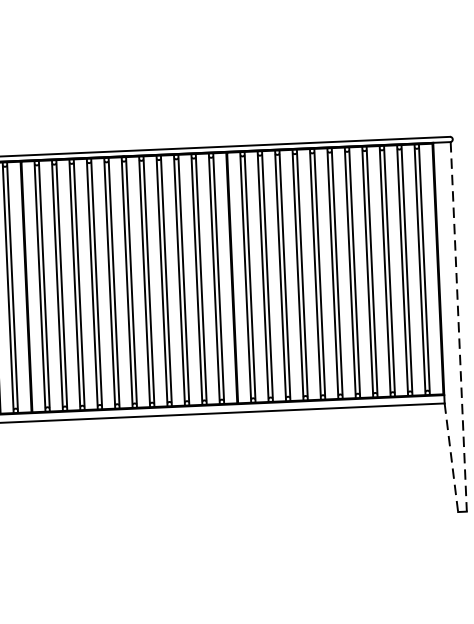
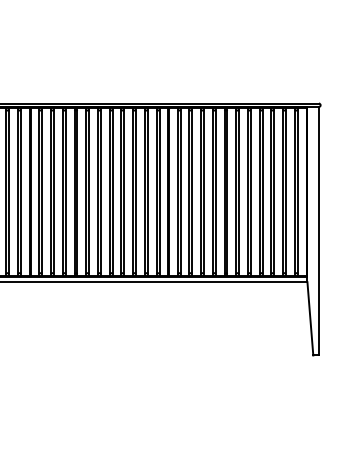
line: (459, 327) -> (319, 231), dashed -> solid
line: (451, 457) -> (310, 318), dashed -> solid

